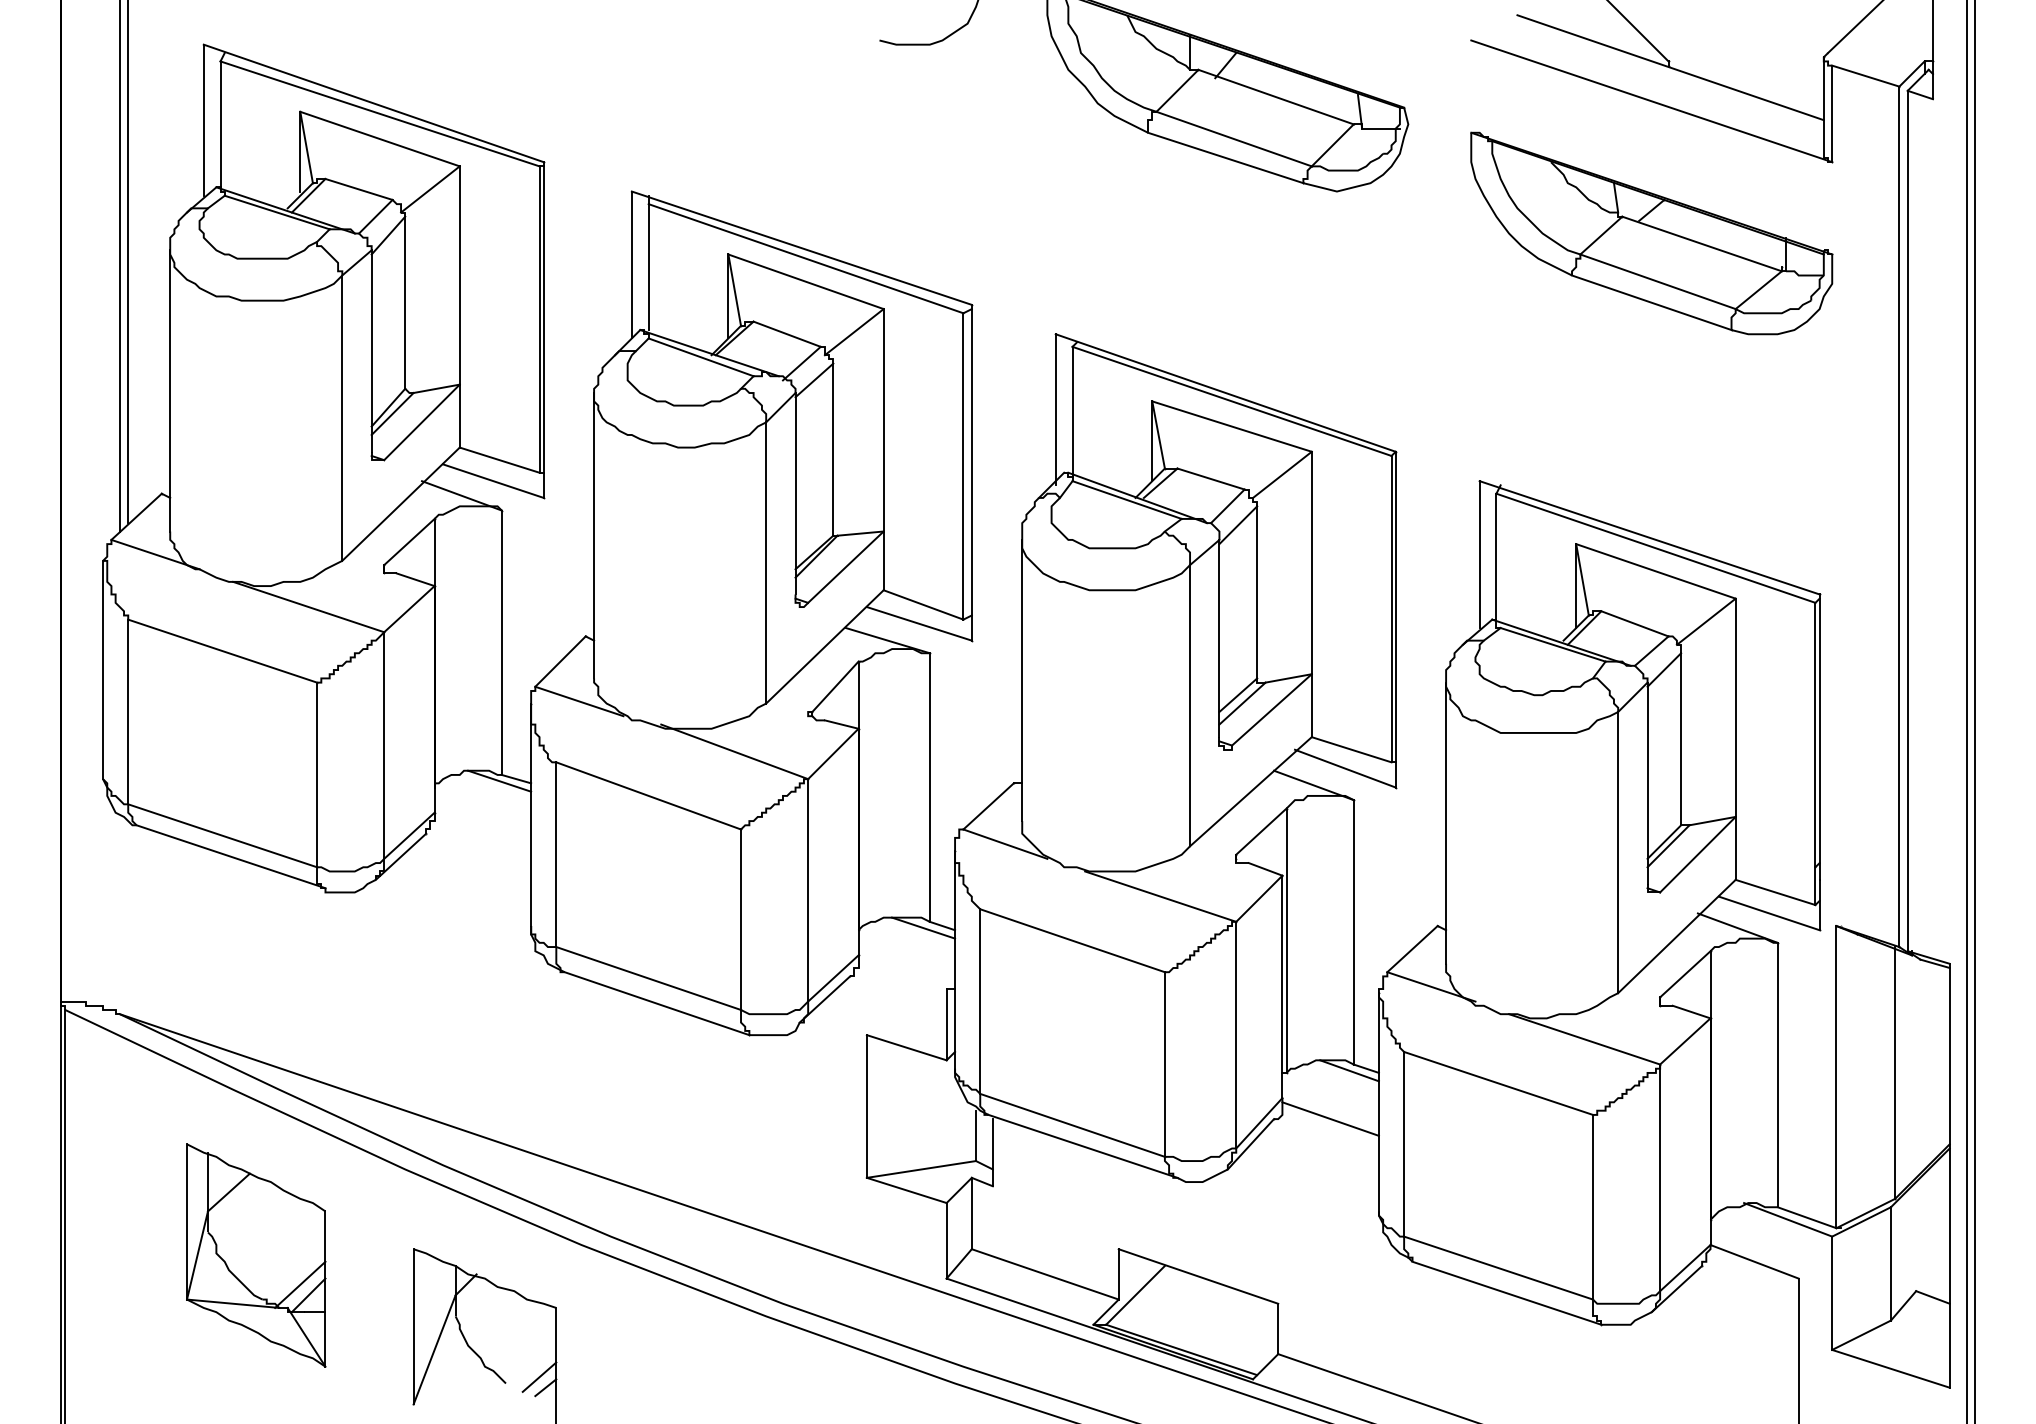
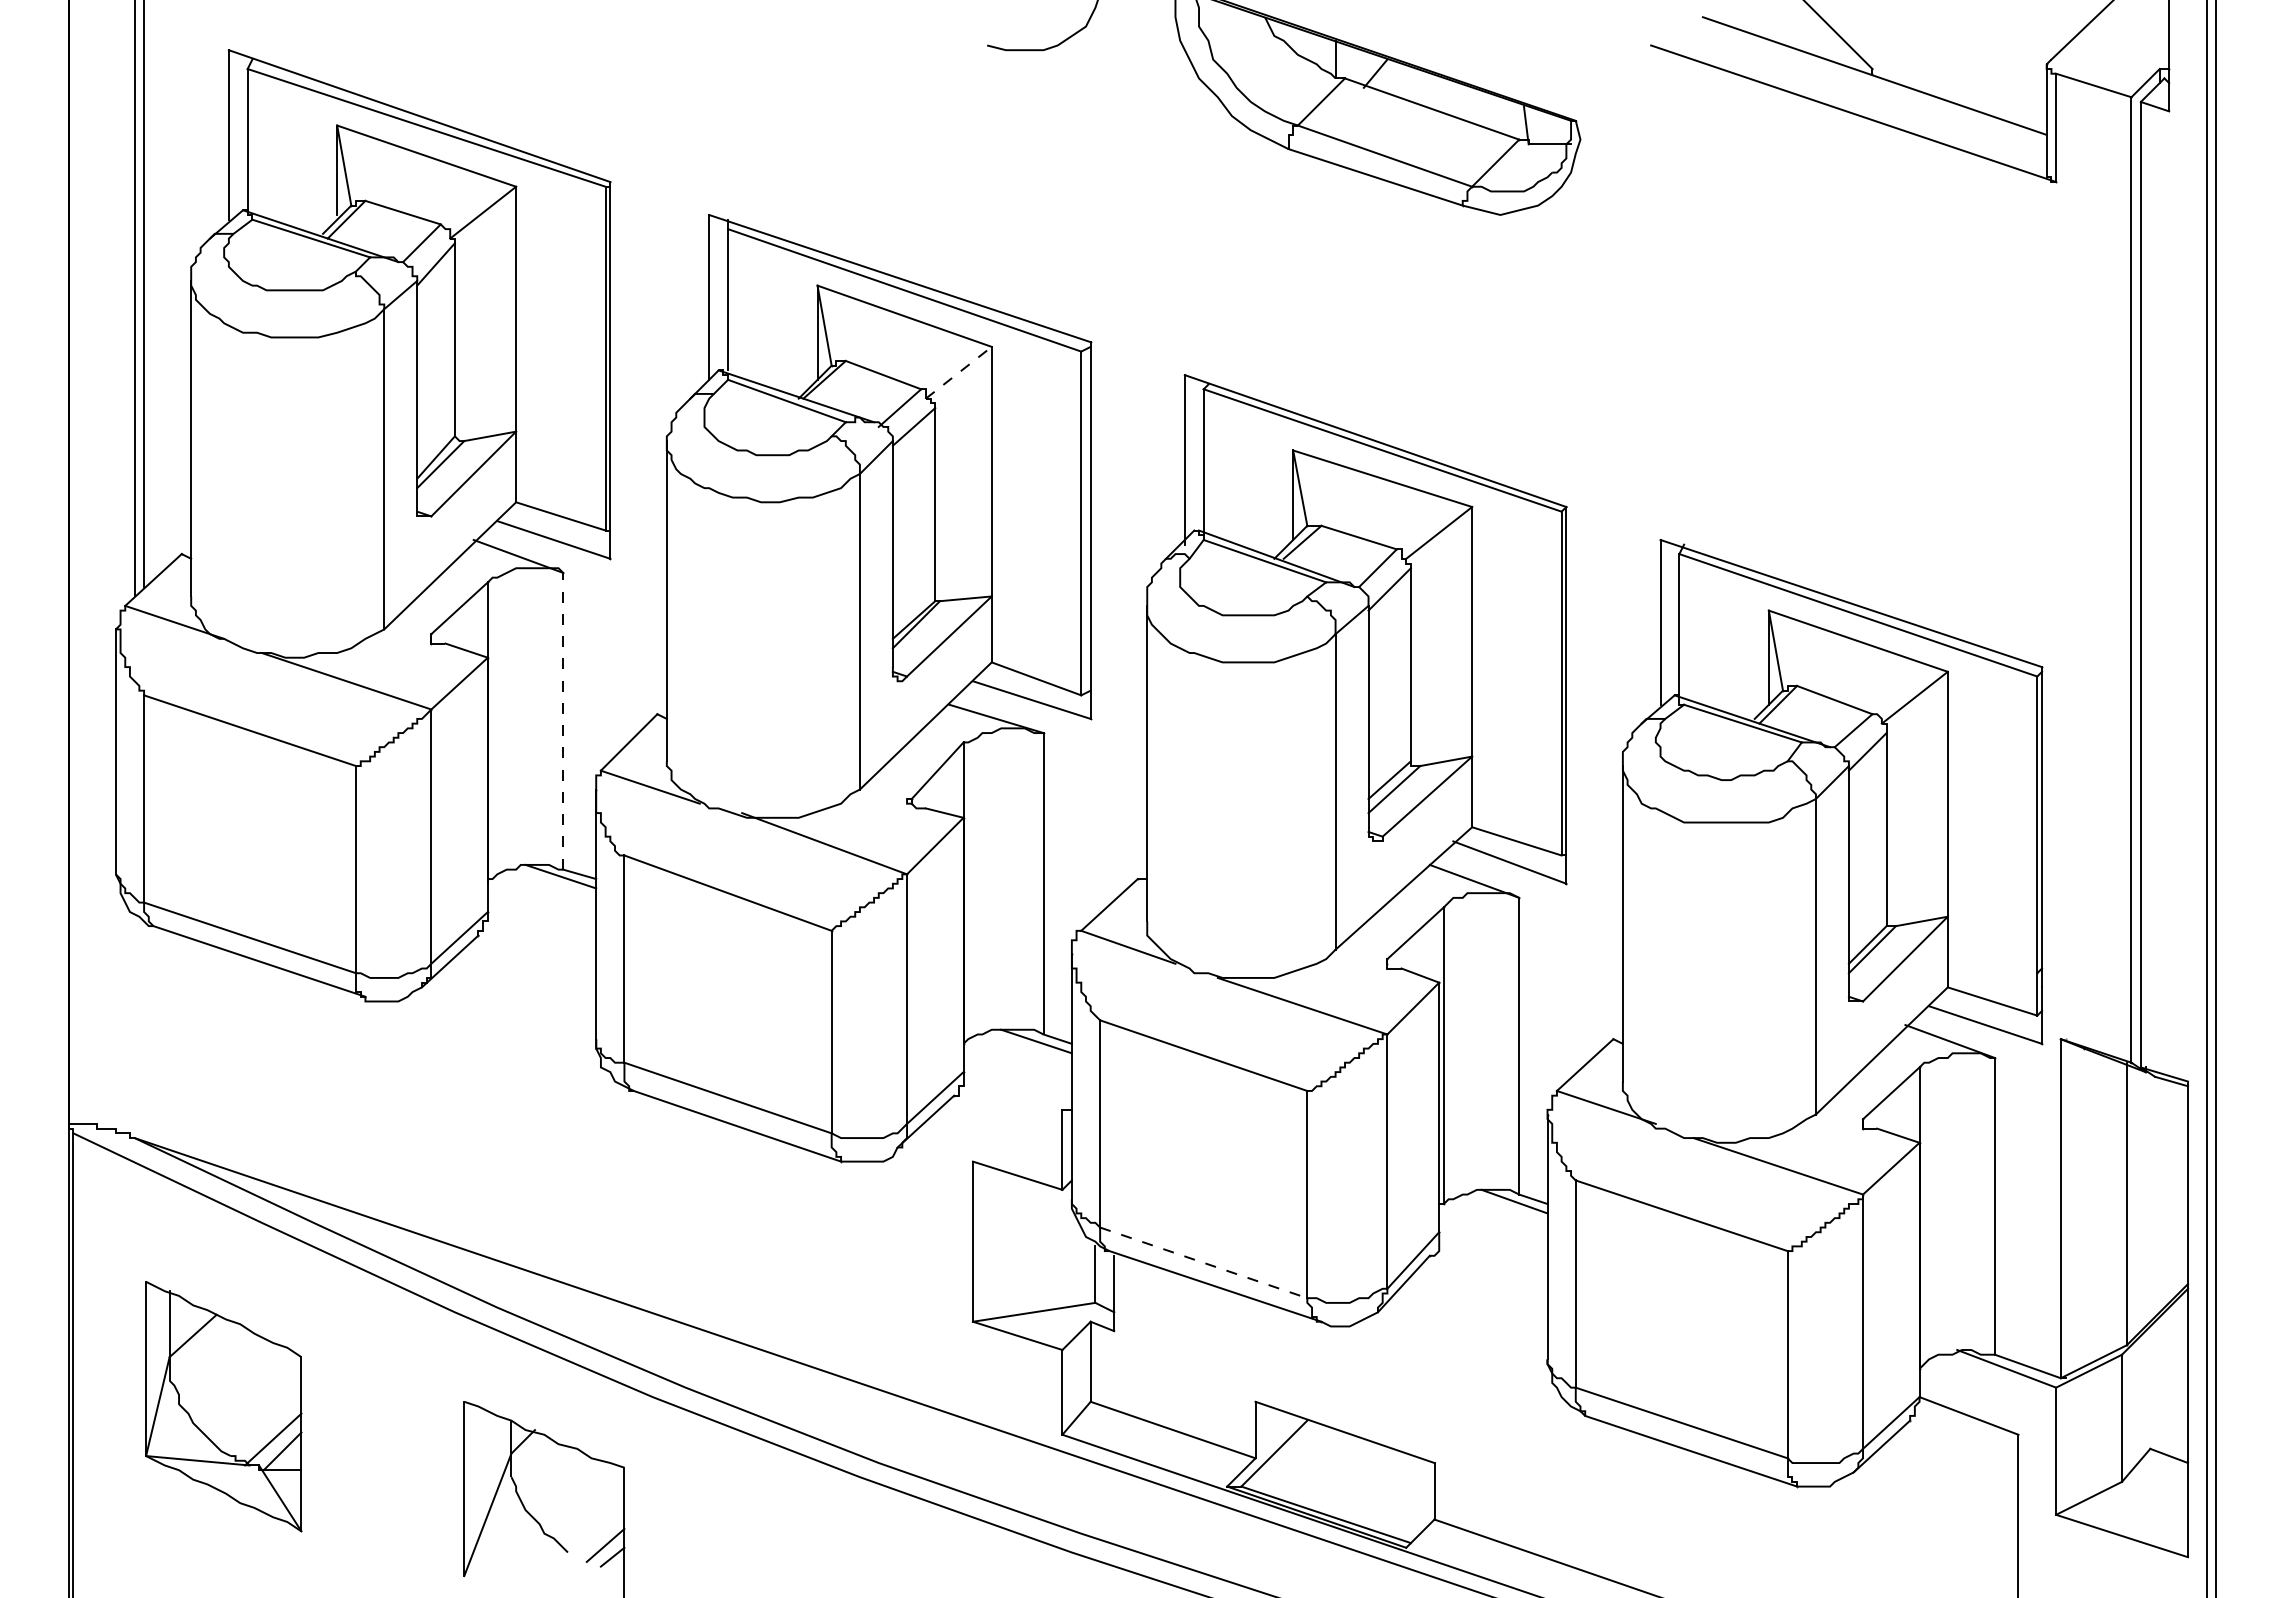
part: (1651, 233) -> (1853, 262), removed
line: (854, 331) -> (959, 372), solid -> dashed
line: (501, 642) -> (562, 721), solid -> dashed
line: (1330, 1118) -> (1493, 1255), removed
line: (1072, 1125) -> (1203, 1262), solid -> dashed
part: (256, 1255) -> (224, 1406), moved

